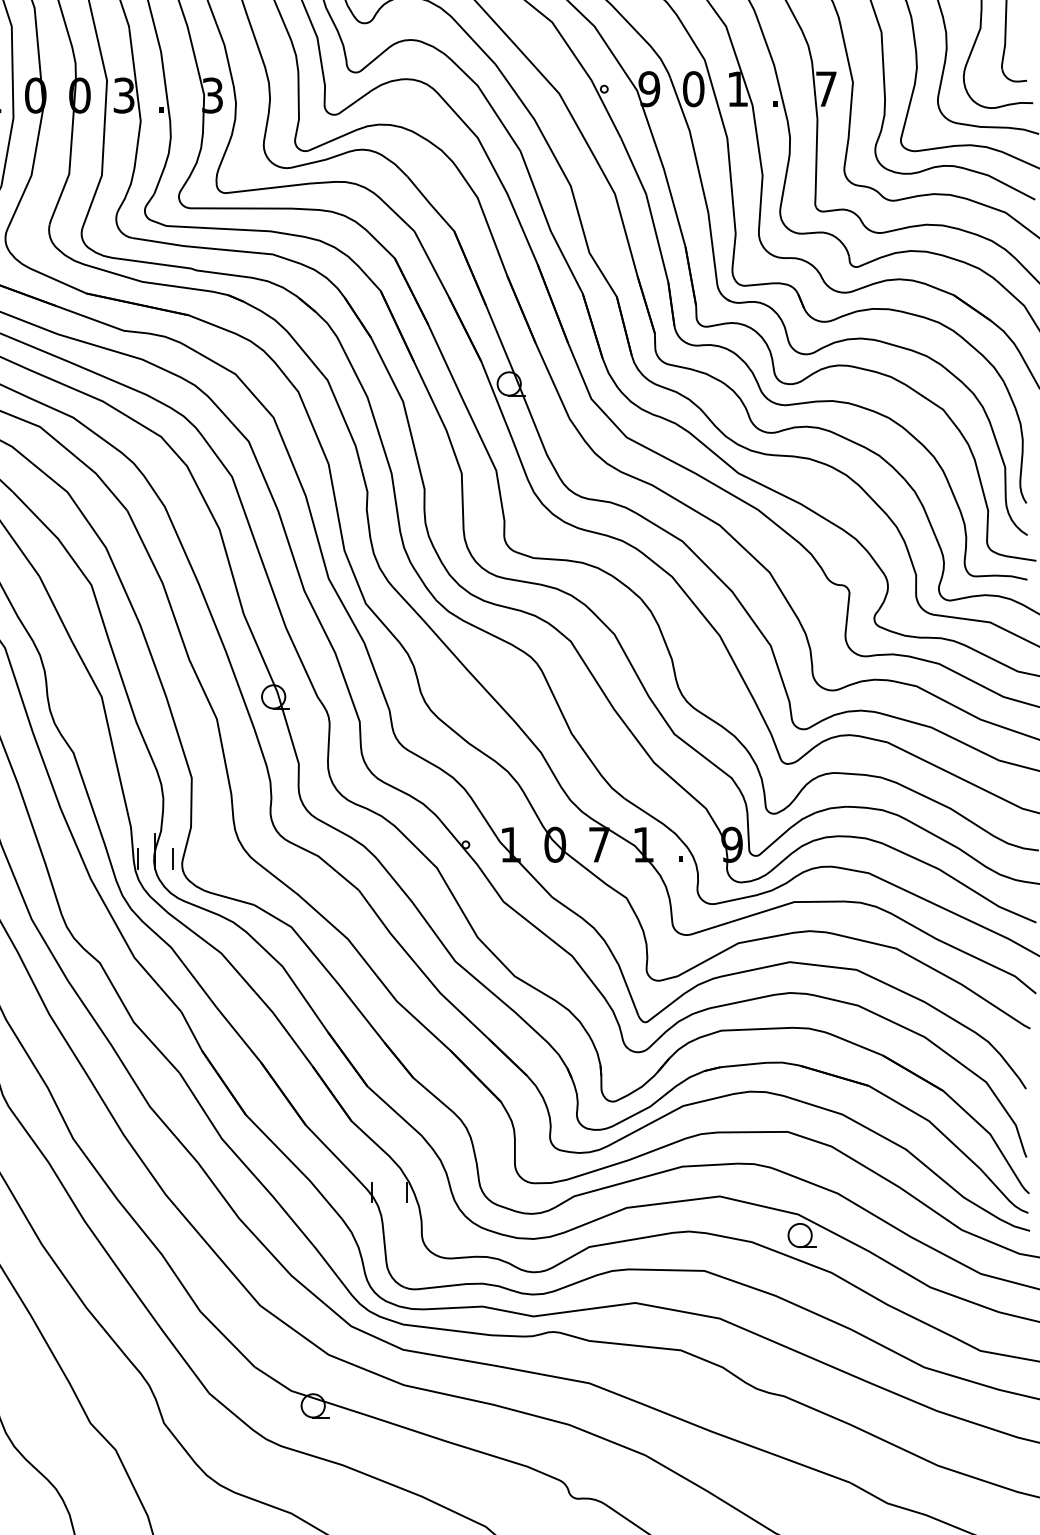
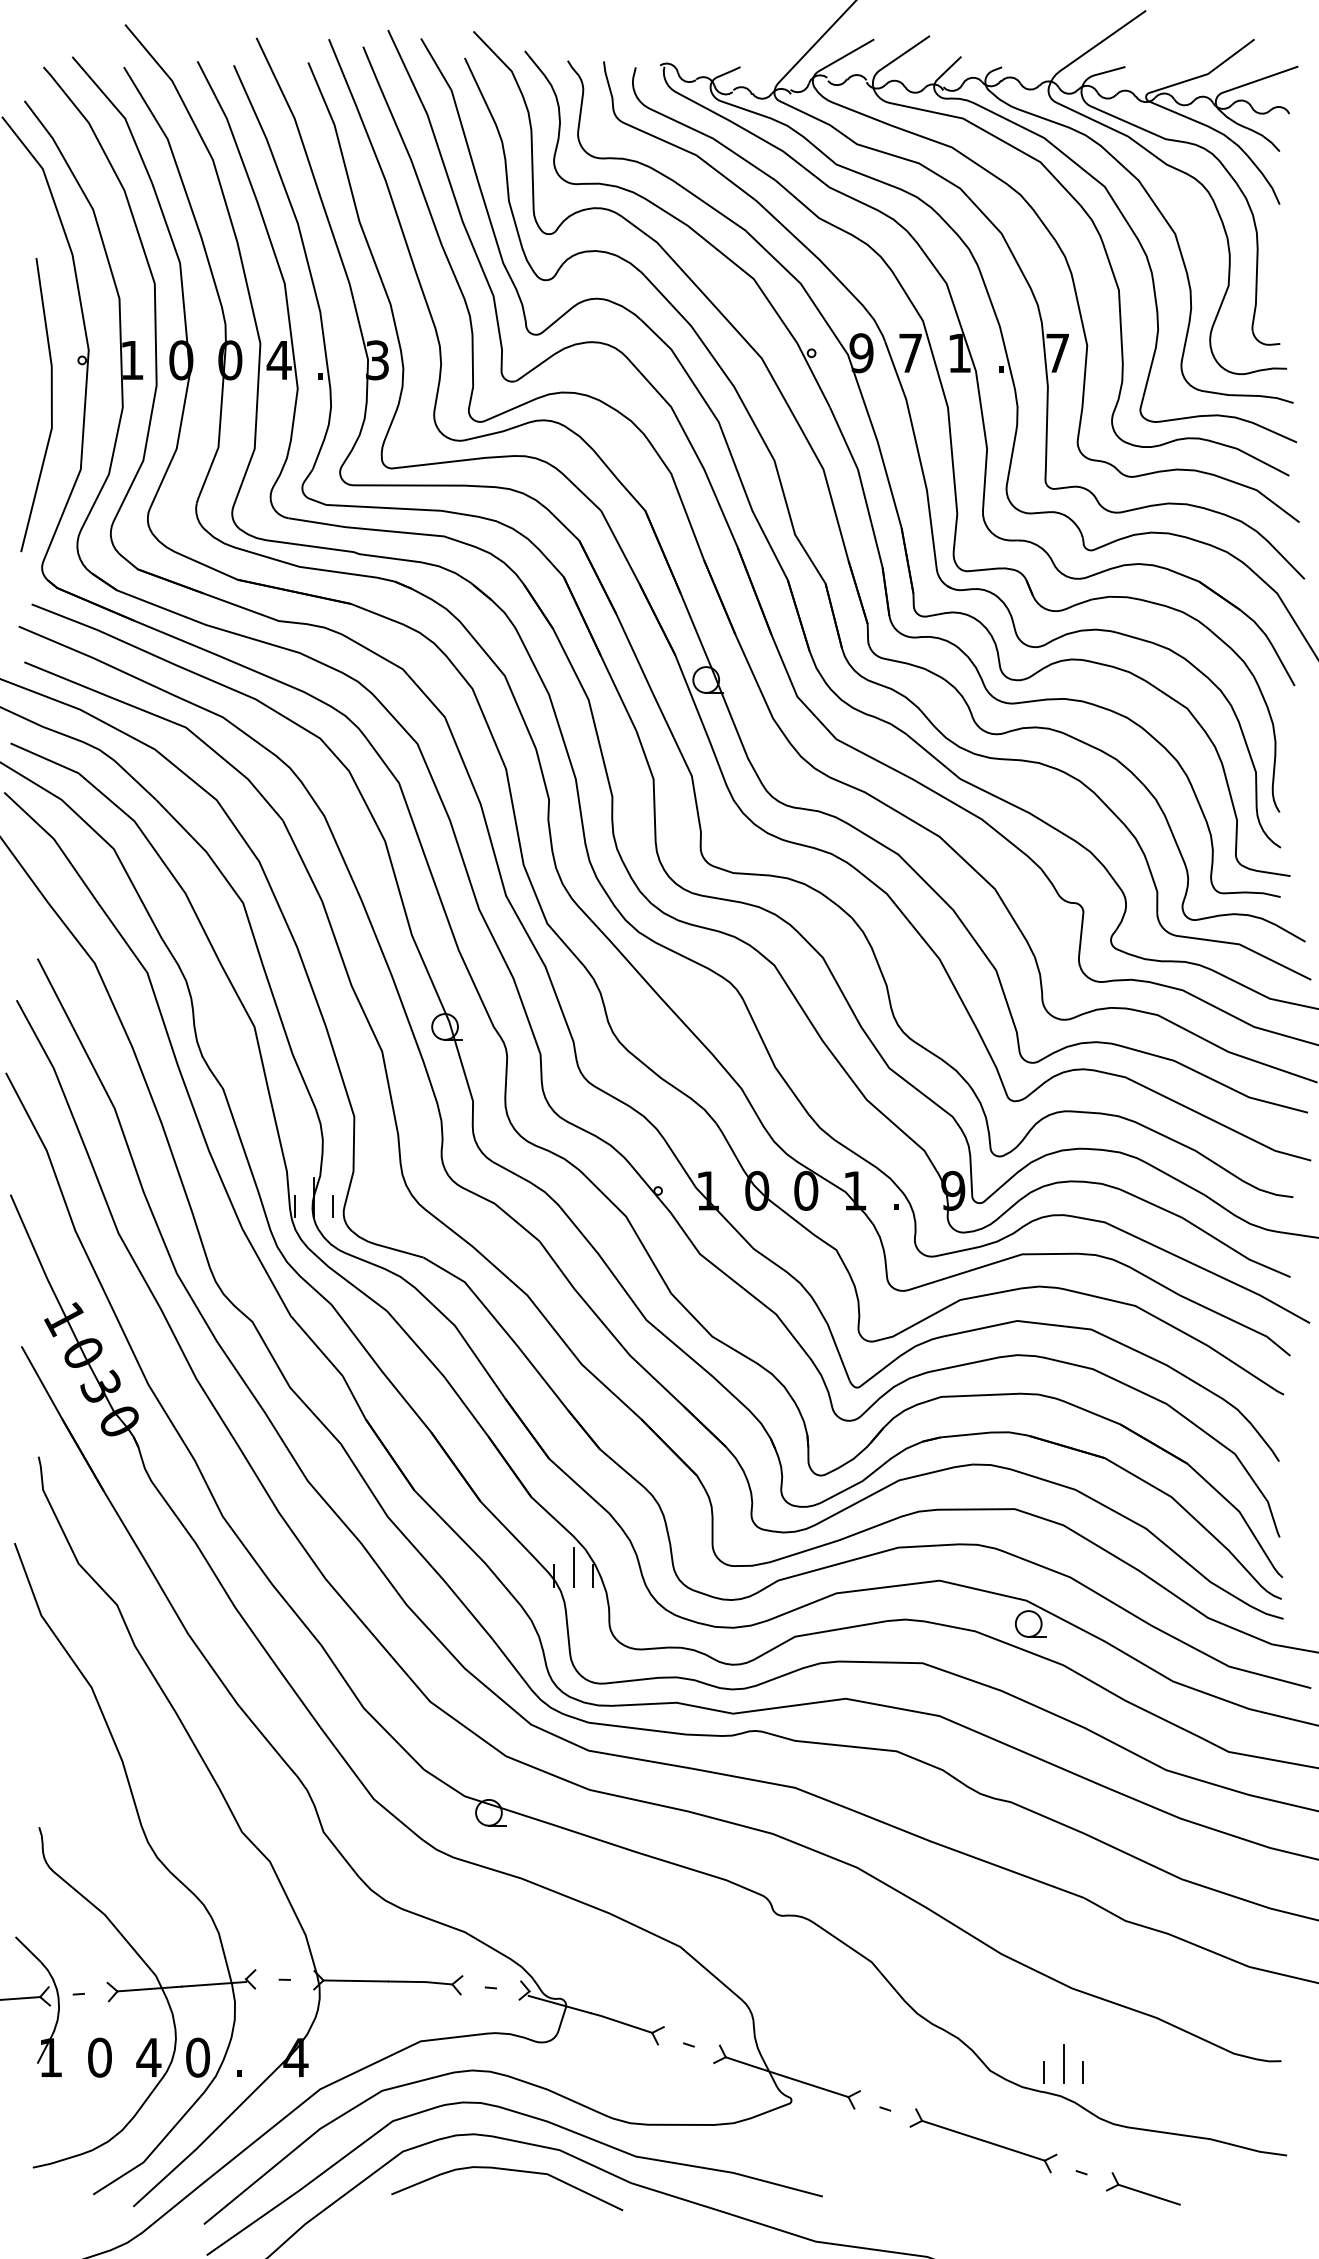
text: (693, 89) -> (910, 353), 0 -> 7
text: (123, 95) -> (278, 360), 3 -> 4
text: (599, 844) -> (806, 1190), 7 -> 0
line: (389, 1184) -> (573, 1567), added

